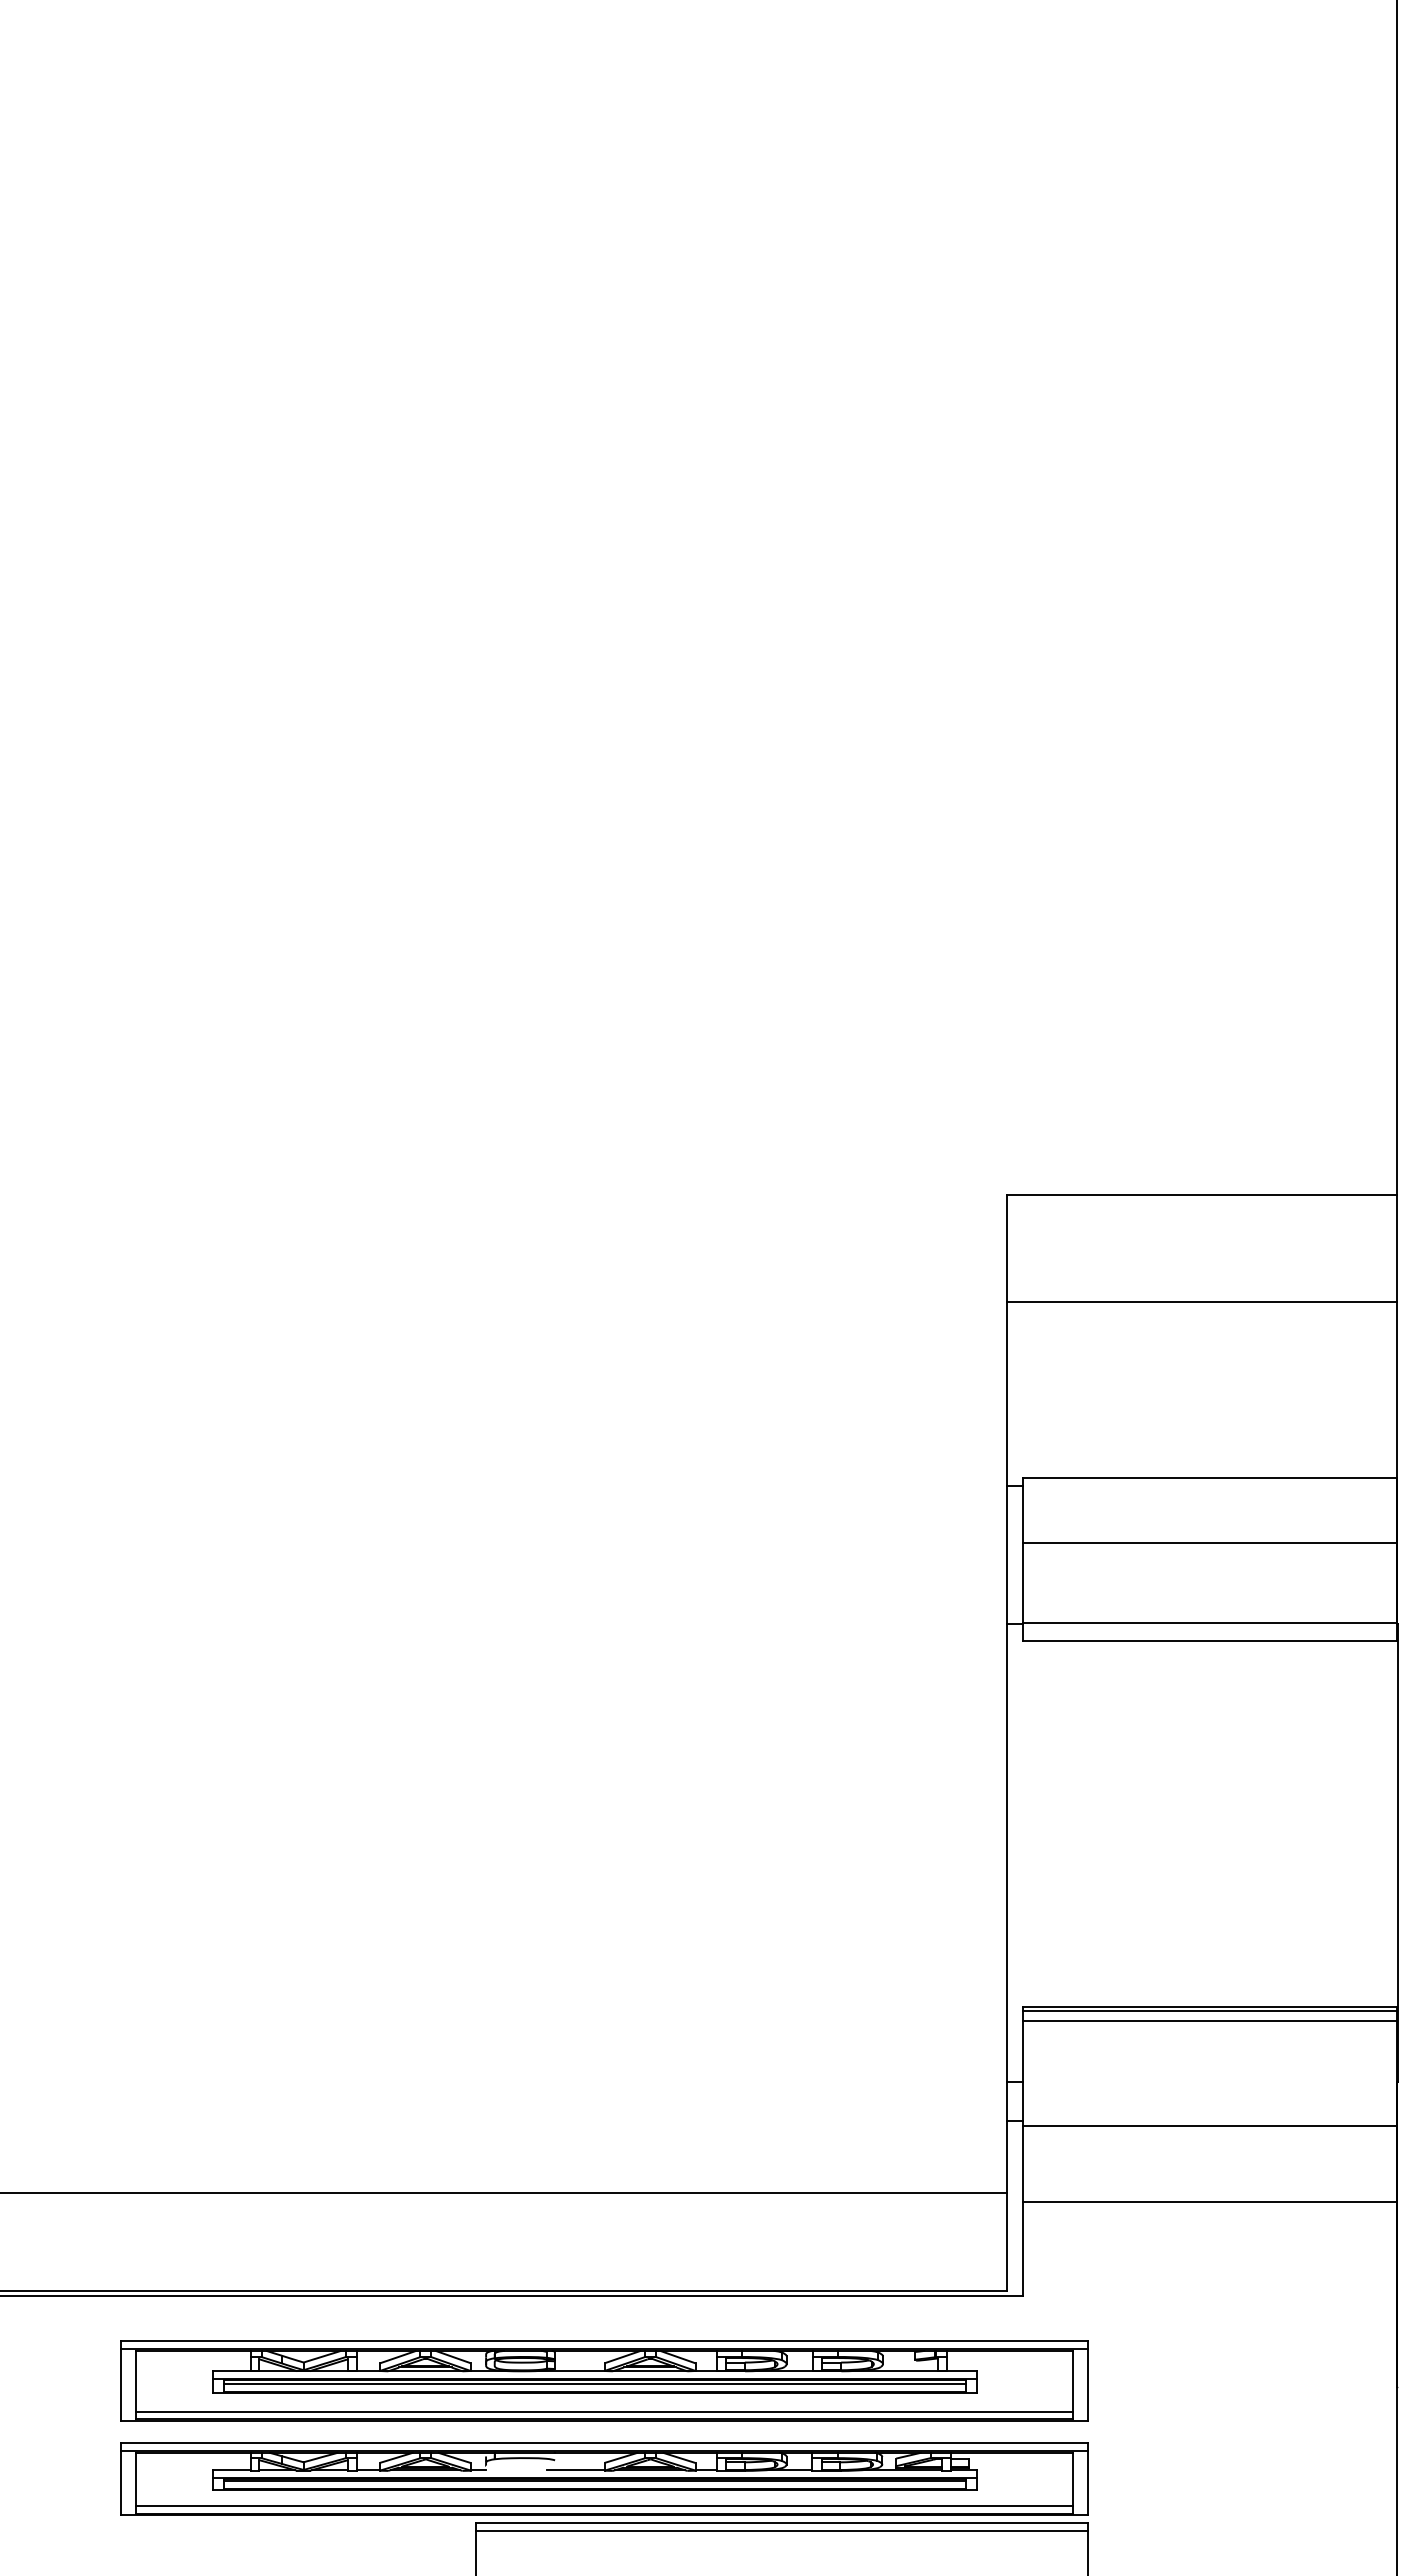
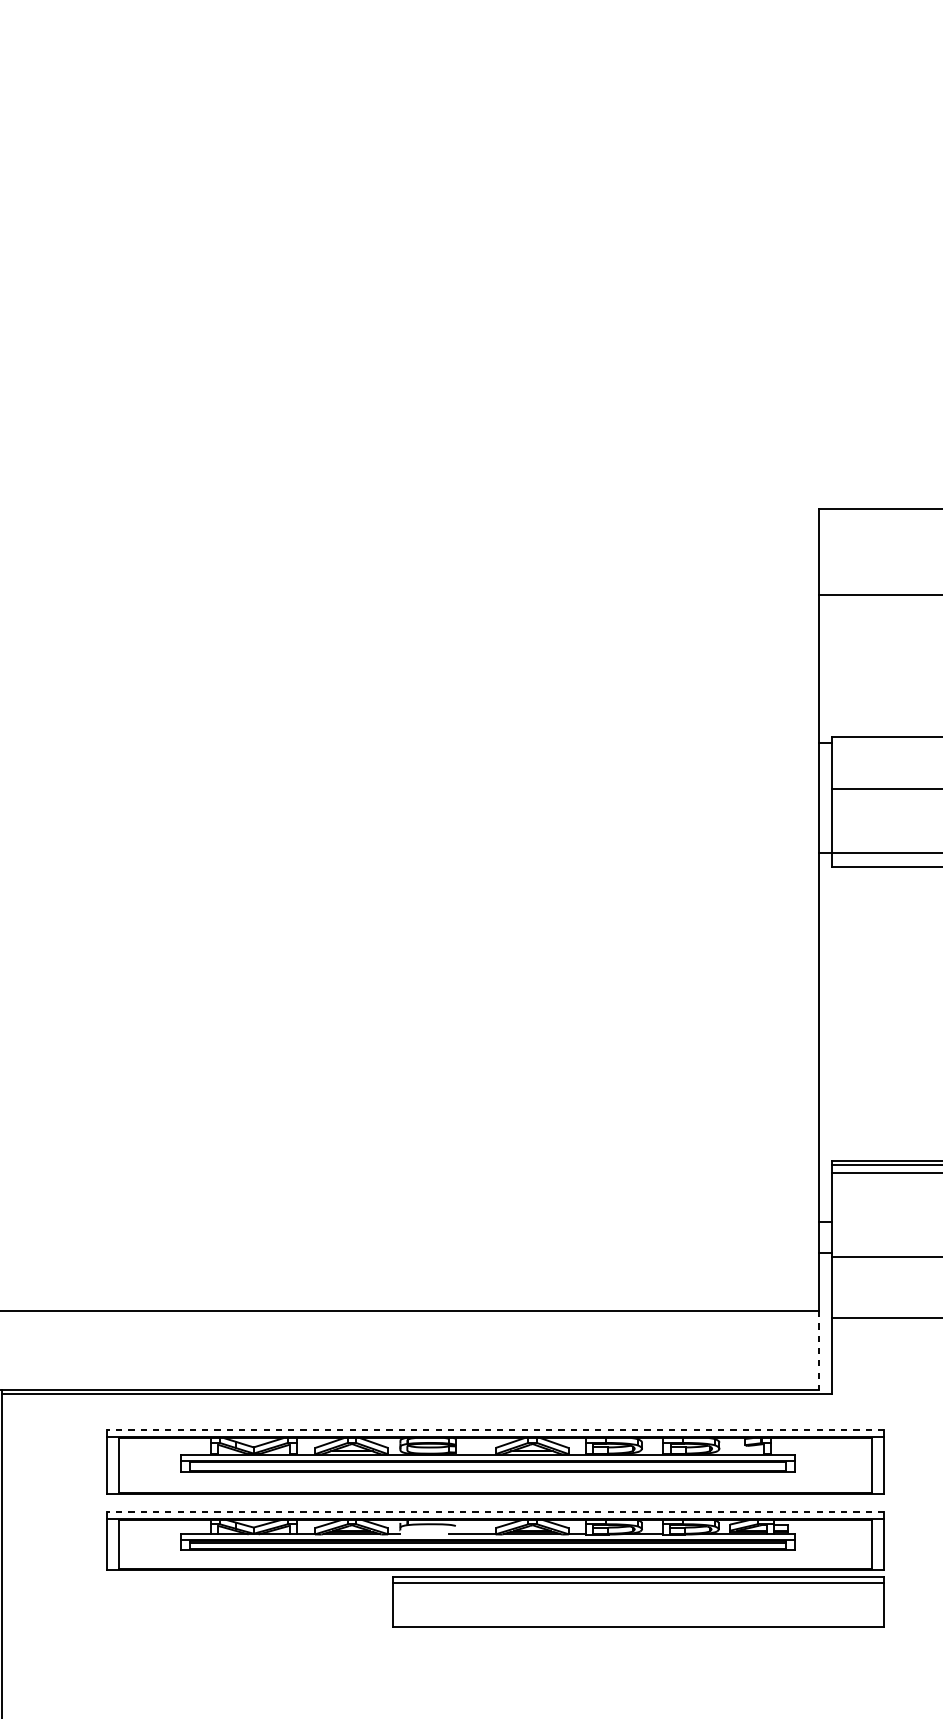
line: (1007, 2241) -> (819, 1350), solid -> dashed
line: (603, 2341) -> (494, 1430), solid -> dashed
line: (594, 2383) -> (487, 1464), removed
line: (604, 2411) -> (495, 1486), removed
line: (603, 2443) -> (494, 1512), solid -> dashed
line: (604, 2505) -> (495, 1562), removed

